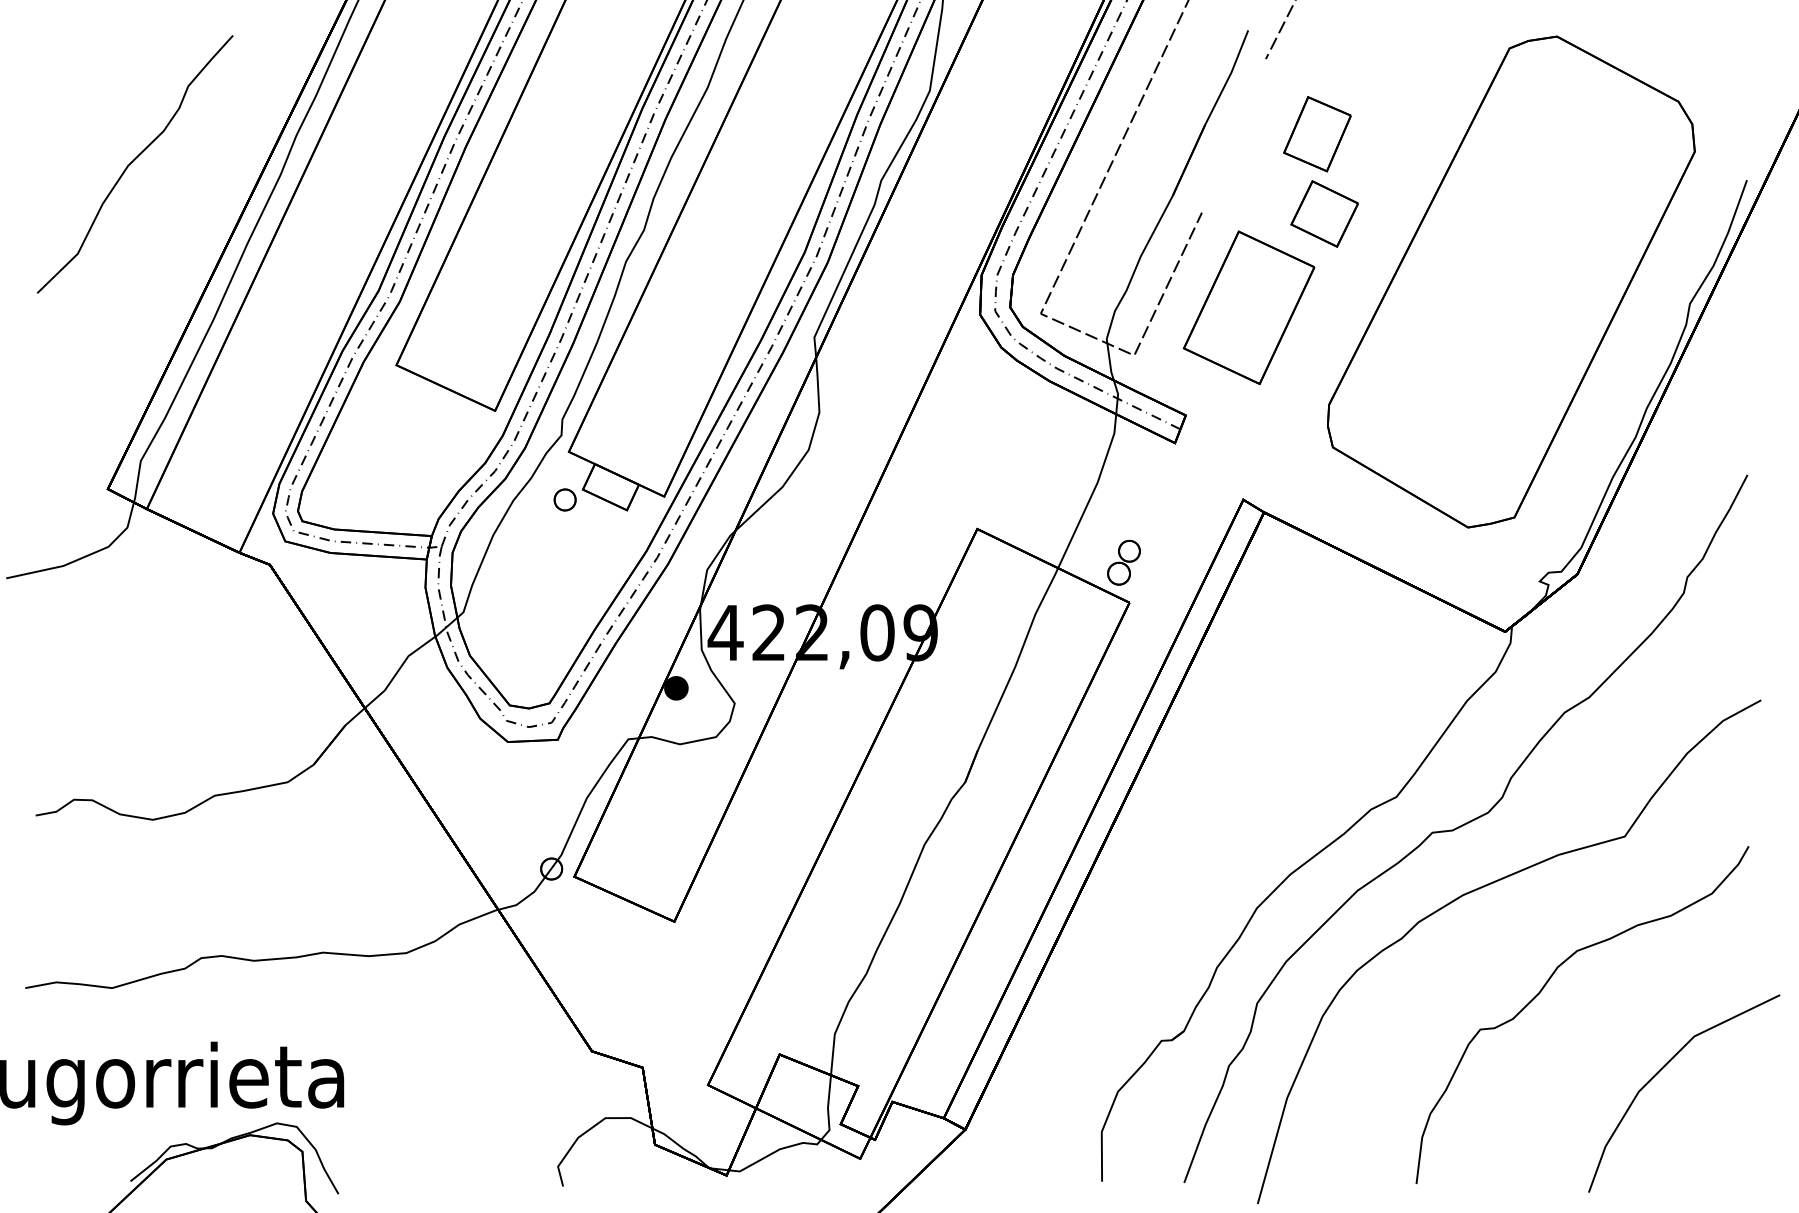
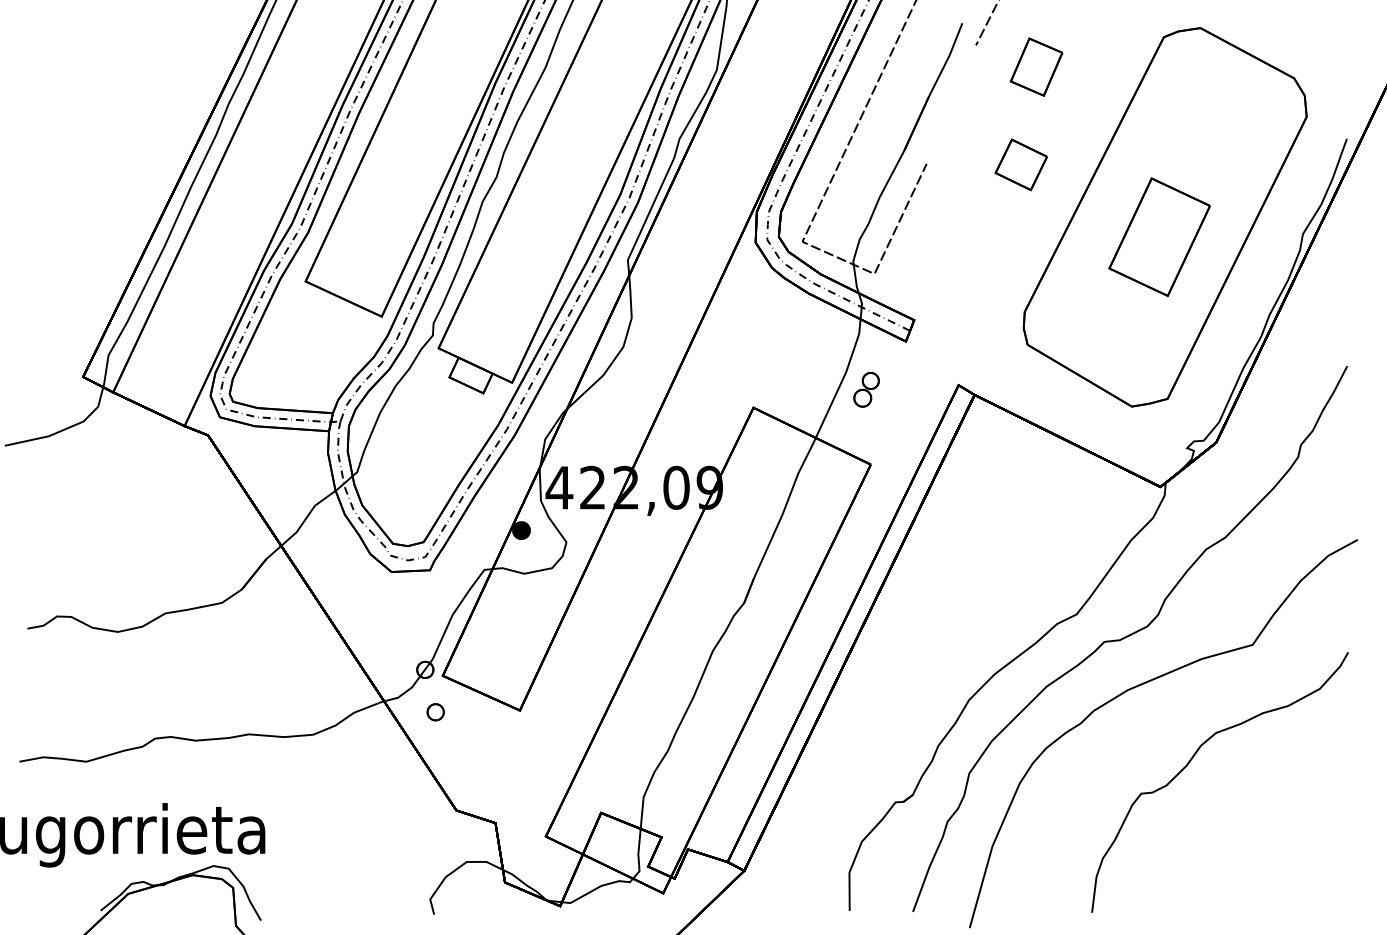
part: (1317, 134) -> (1036, 67), moved
curve: (132, 162) -> (102, 125), removed
part: (1248, 307) -> (1159, 236), moved
part: (564, 499) -> (435, 711), moved
part: (1123, 562) -> (866, 389), moved
line: (1661, 1070) -> (1281, 825), removed

